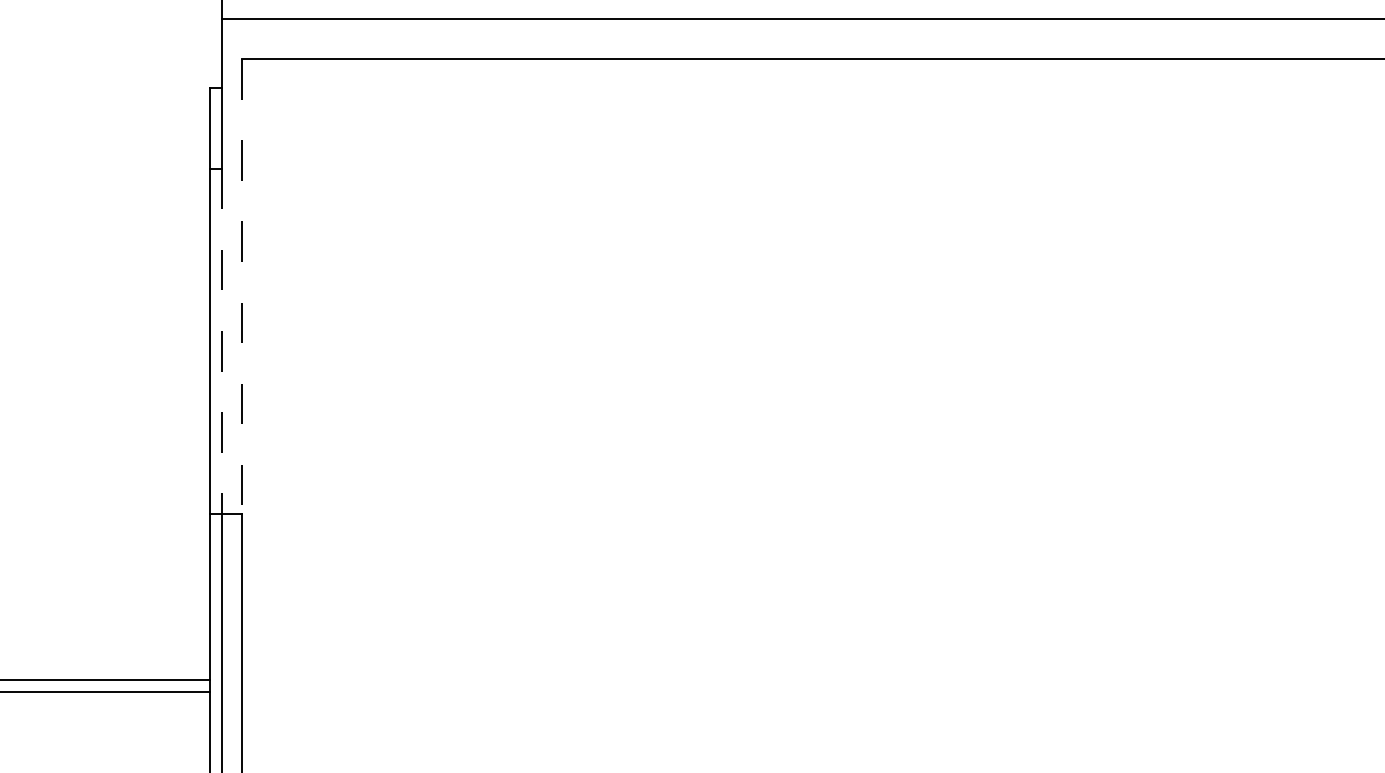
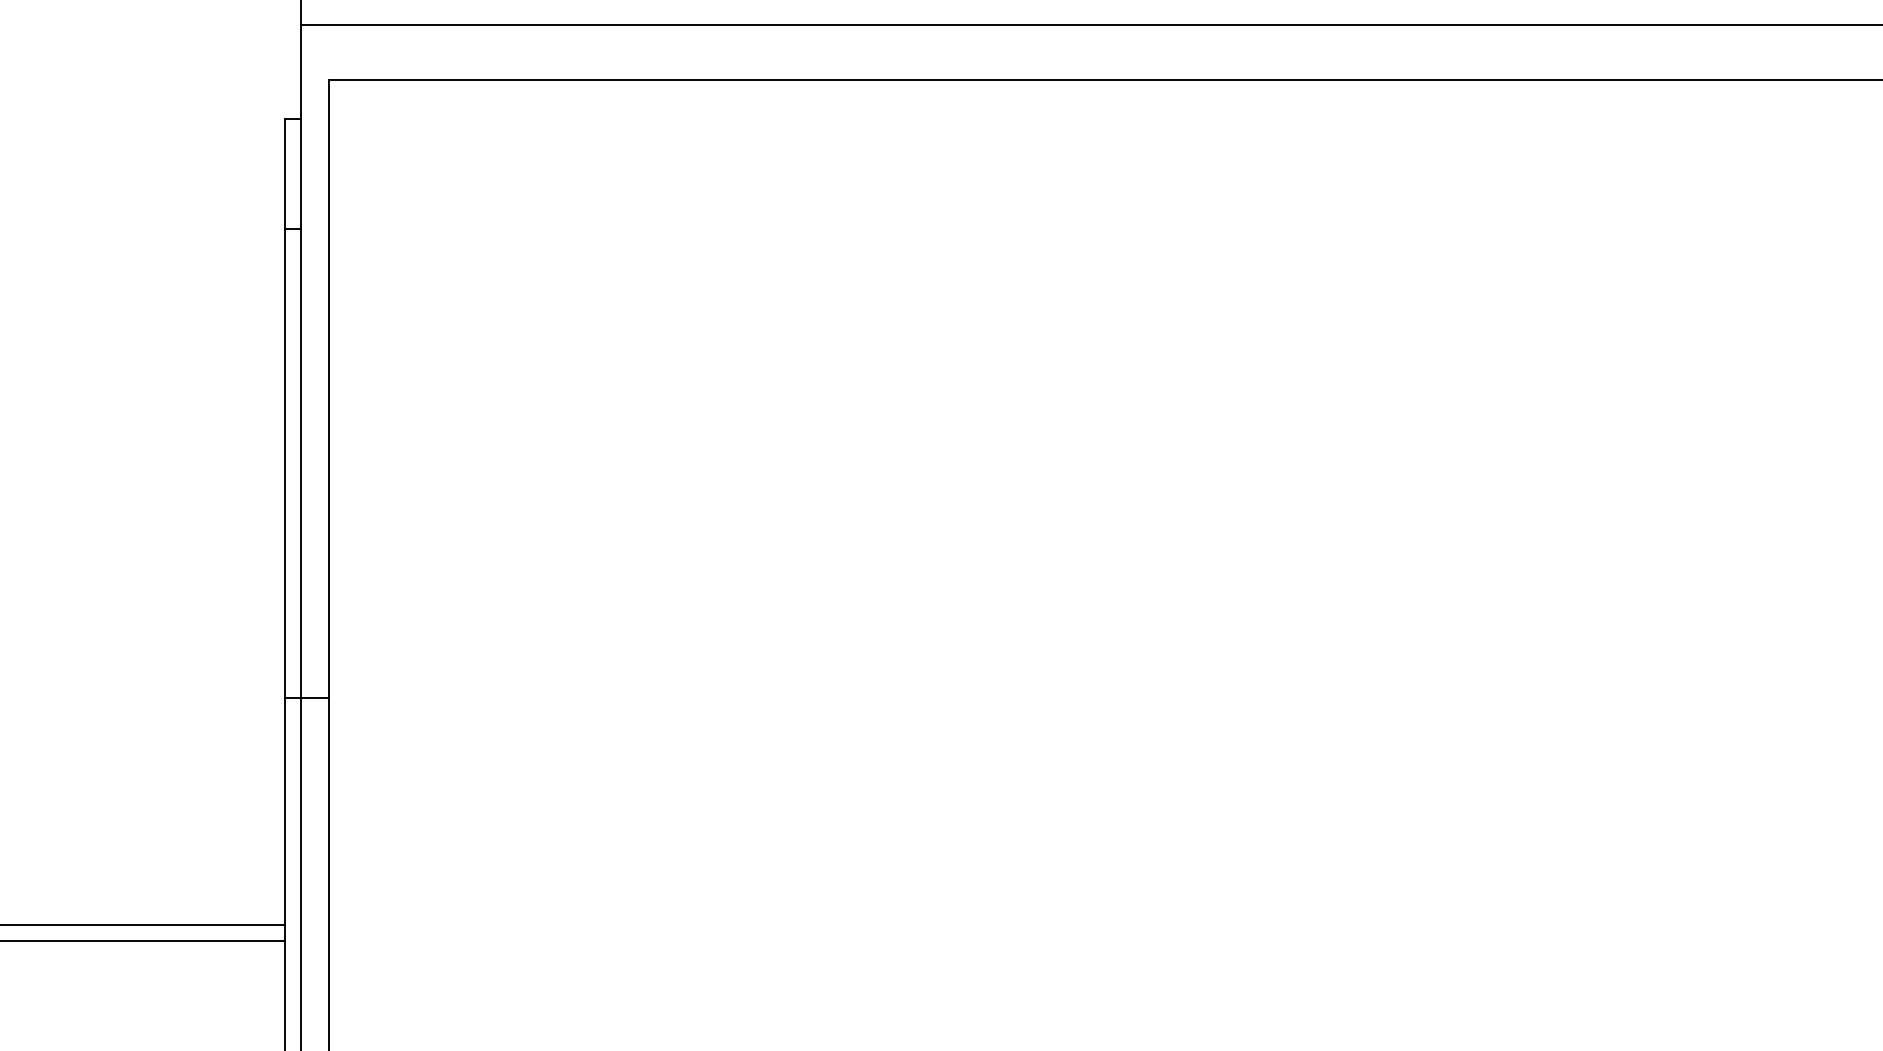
line: (241, 286) -> (328, 389), dashed -> solid
line: (221, 340) -> (301, 463), dashed -> solid

